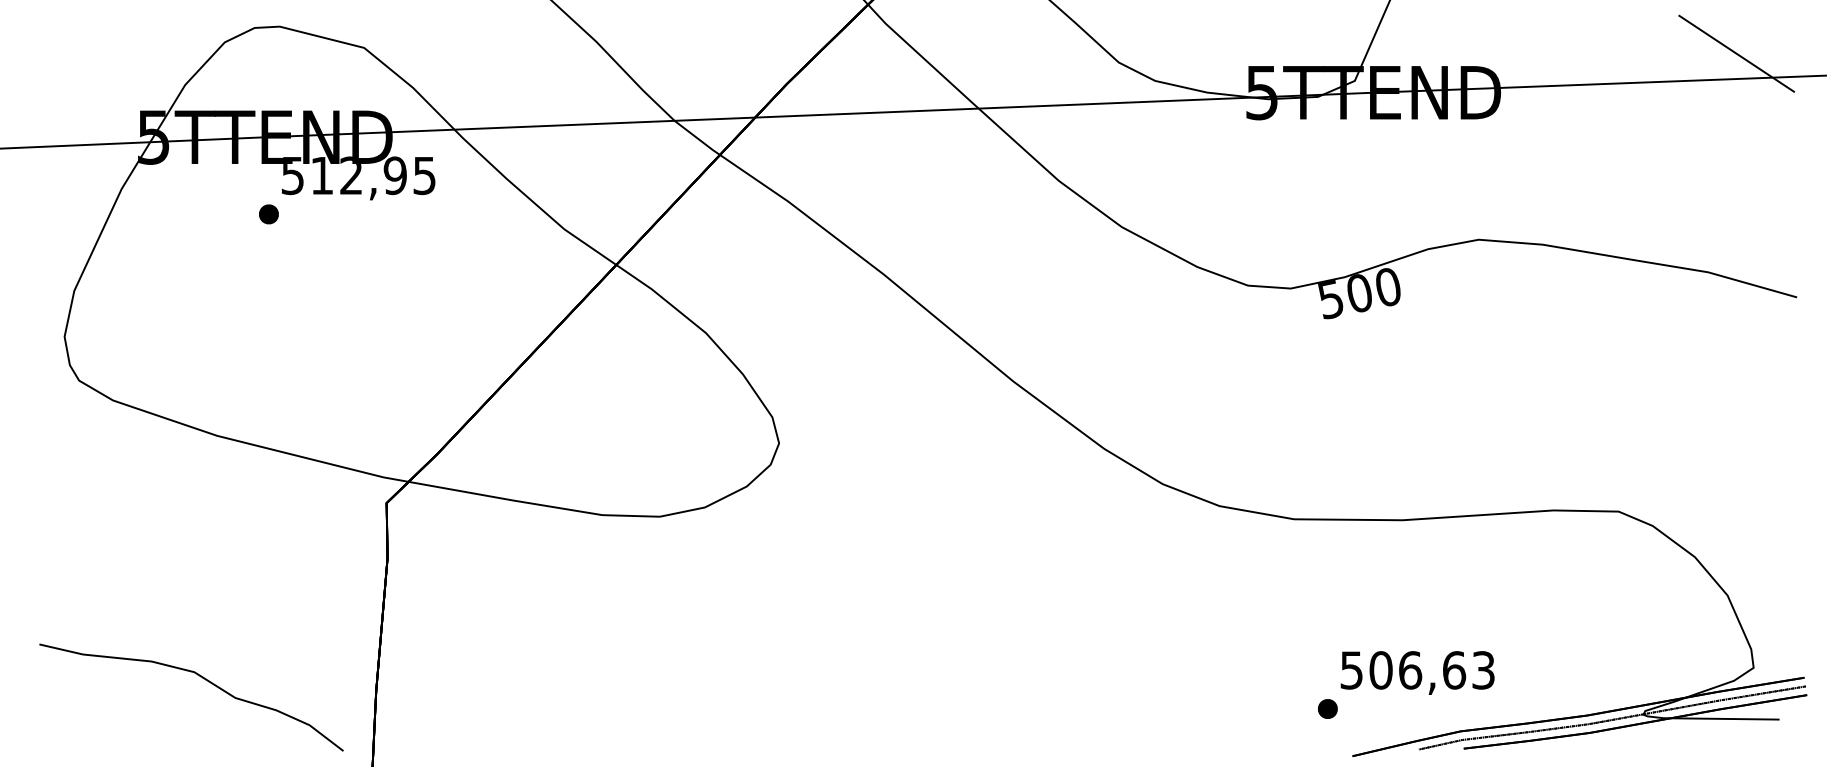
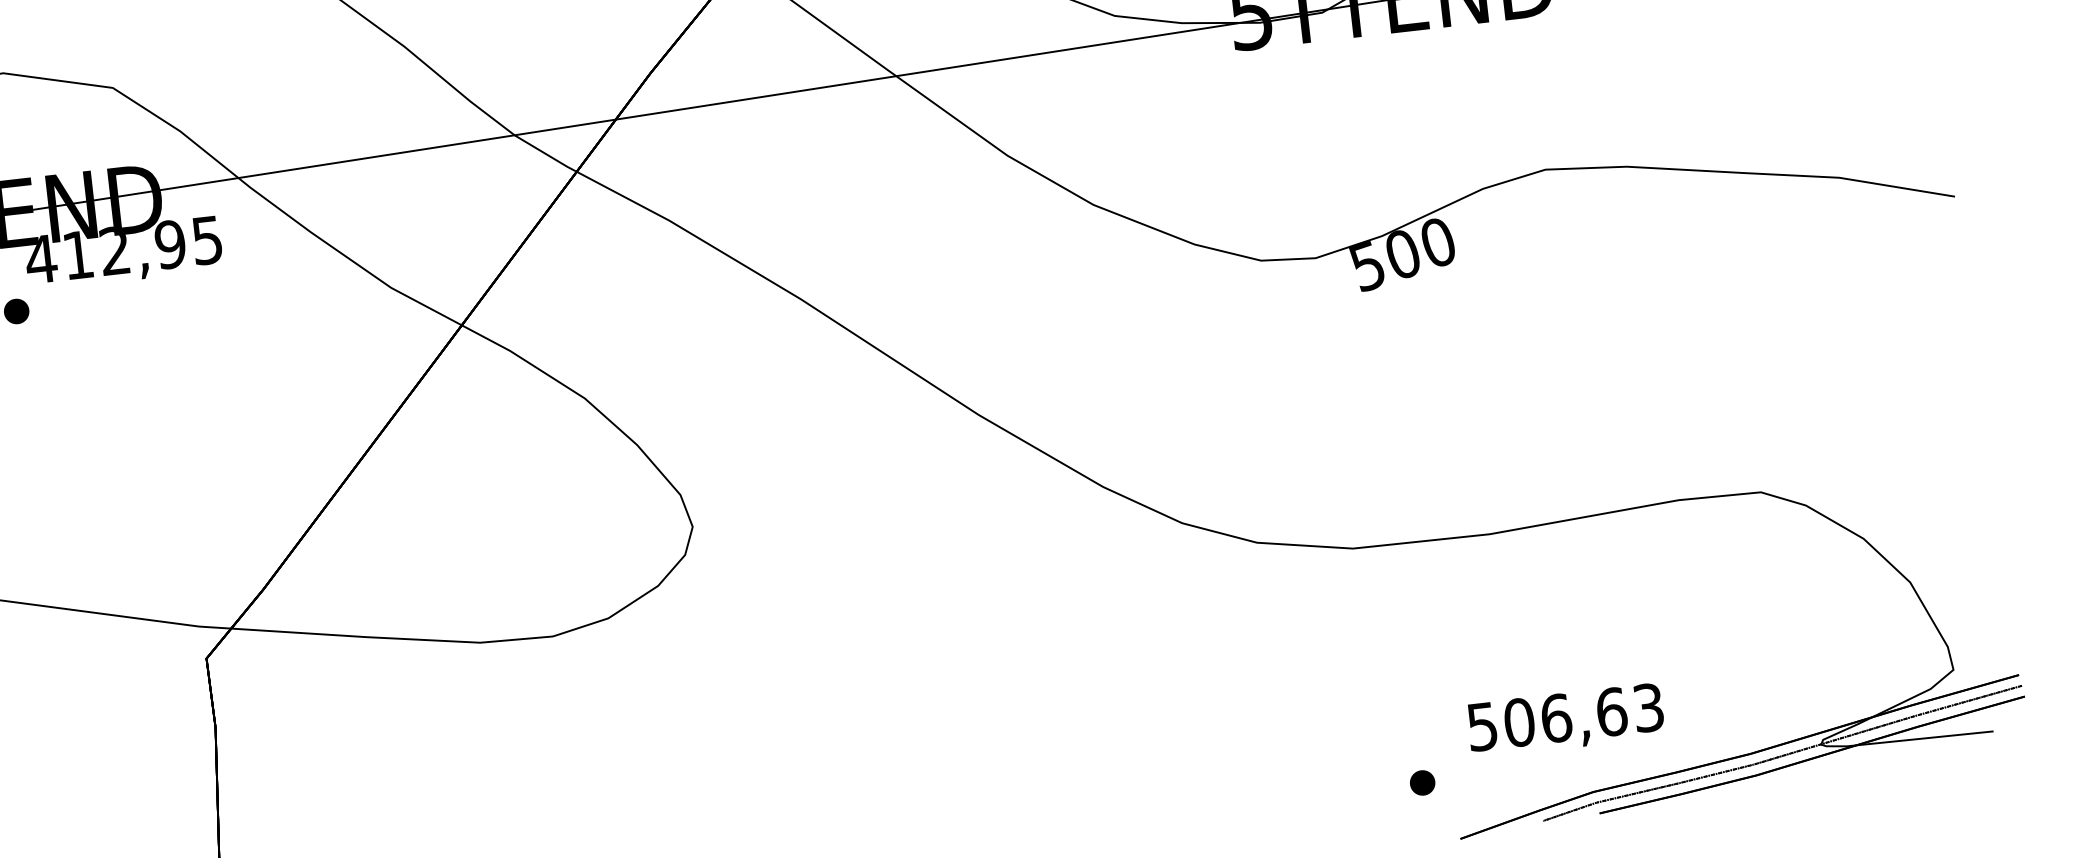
text: (292, 176) -> (40, 260), 512,95 -> 412,95
text: (1417, 672) -> (1565, 720), moved

